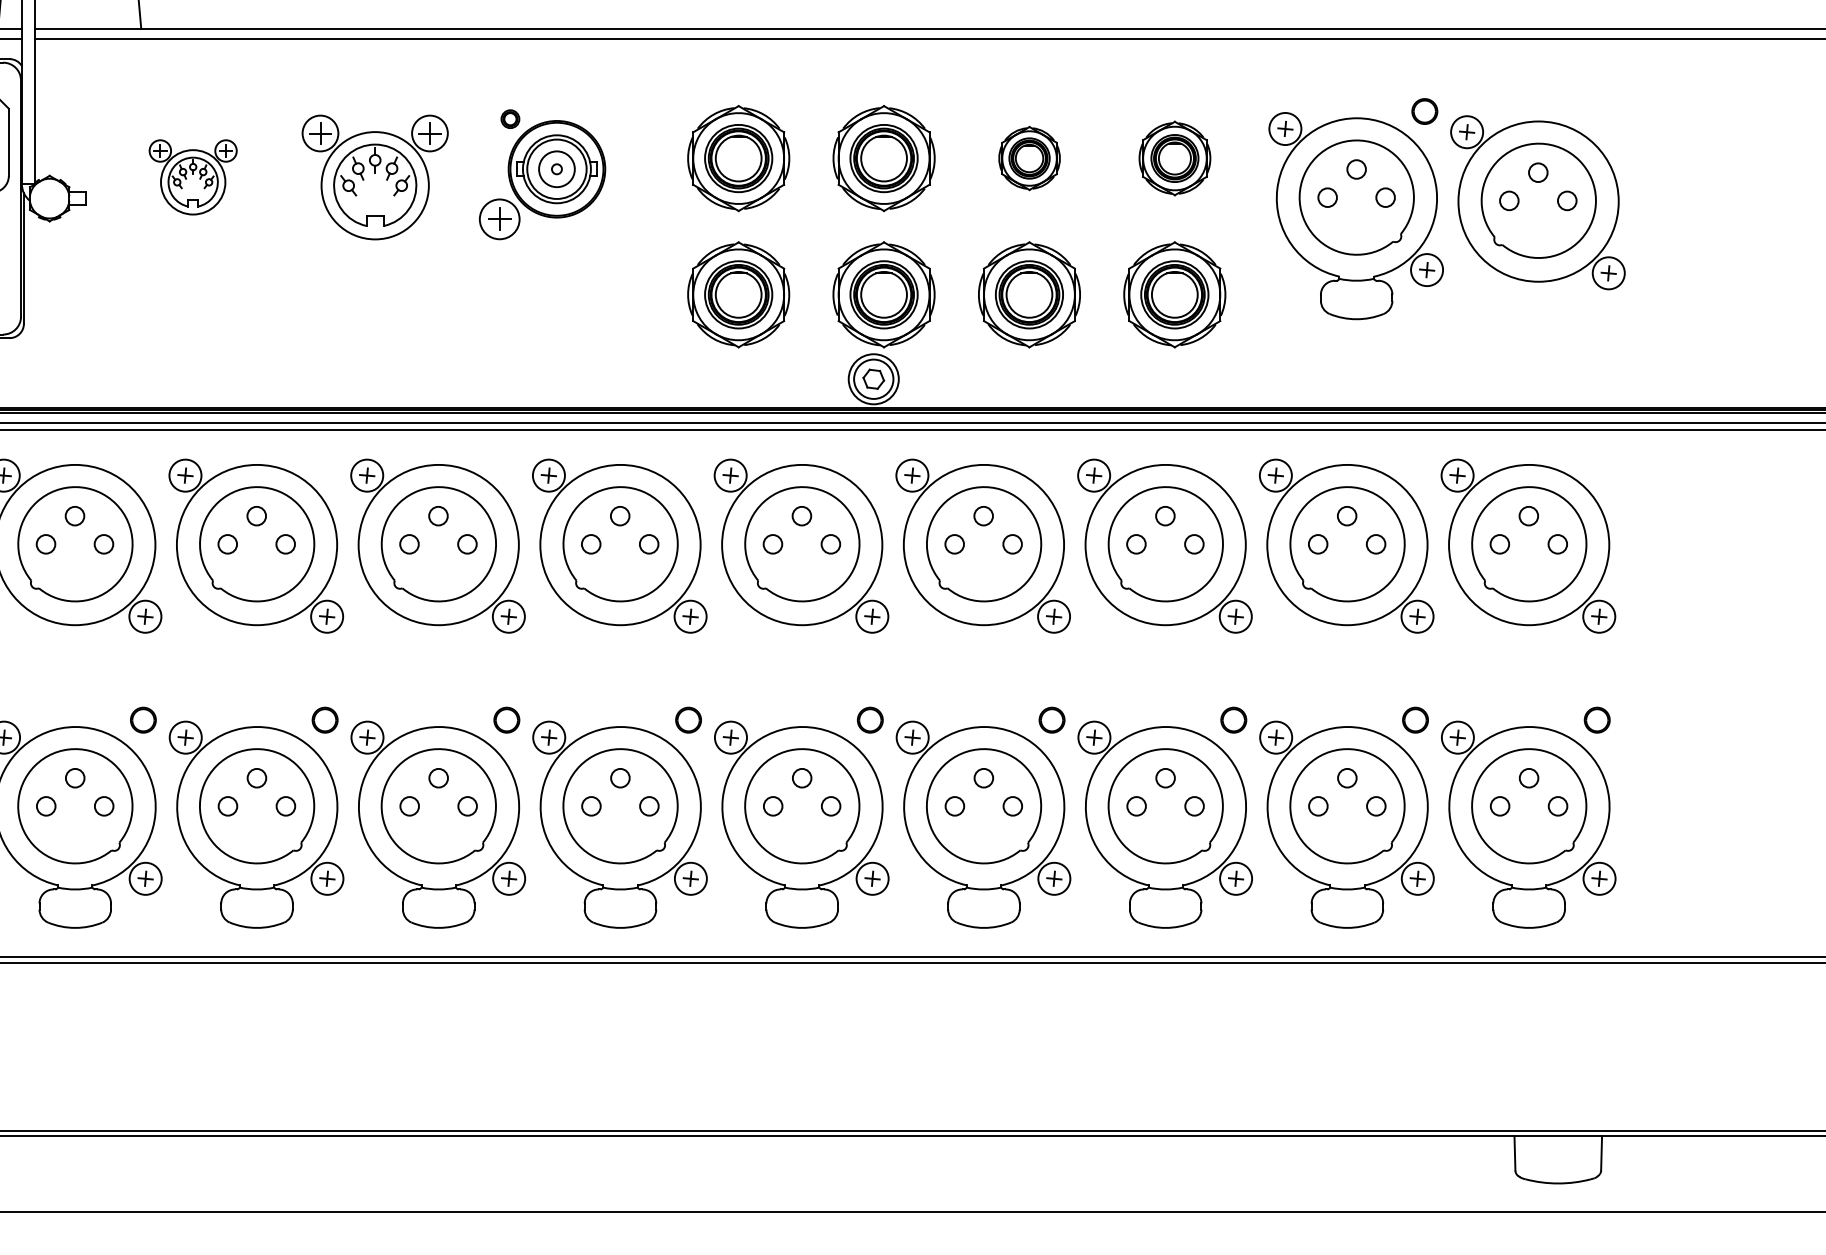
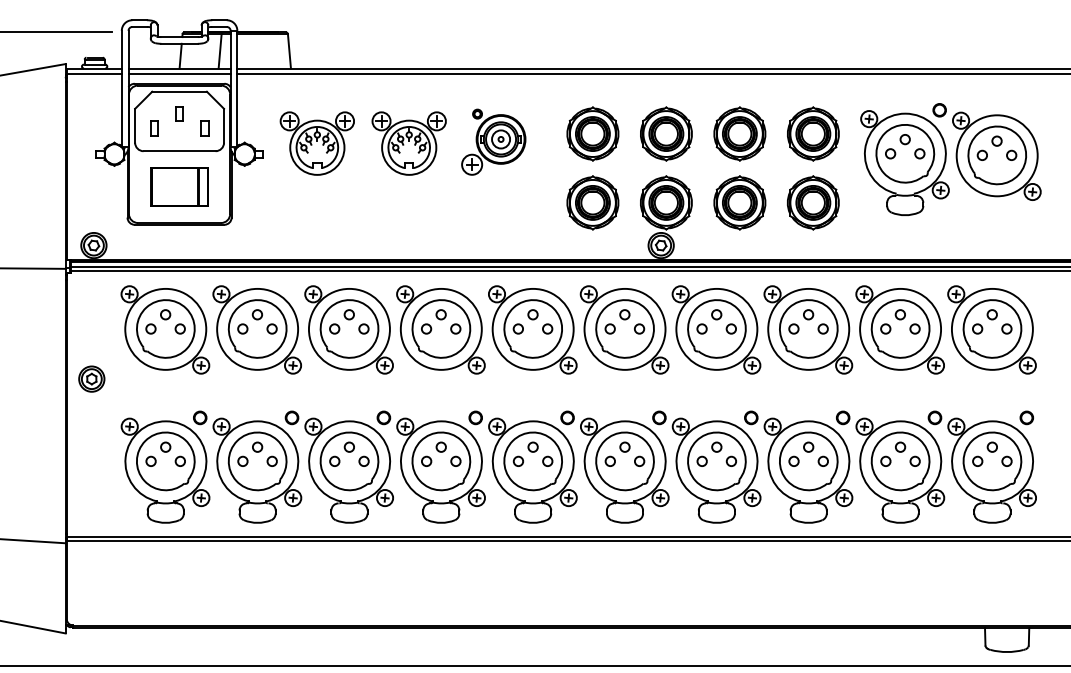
part: (1028, 157) -> (739, 133), size x1.67
part: (1175, 157) -> (813, 133), size x1.43
part: (191, 177) -> (316, 143), size x1.67

